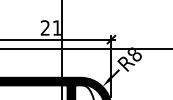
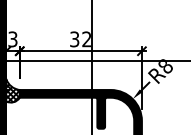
text: (51, 28) -> (80, 39), 21 -> 32

